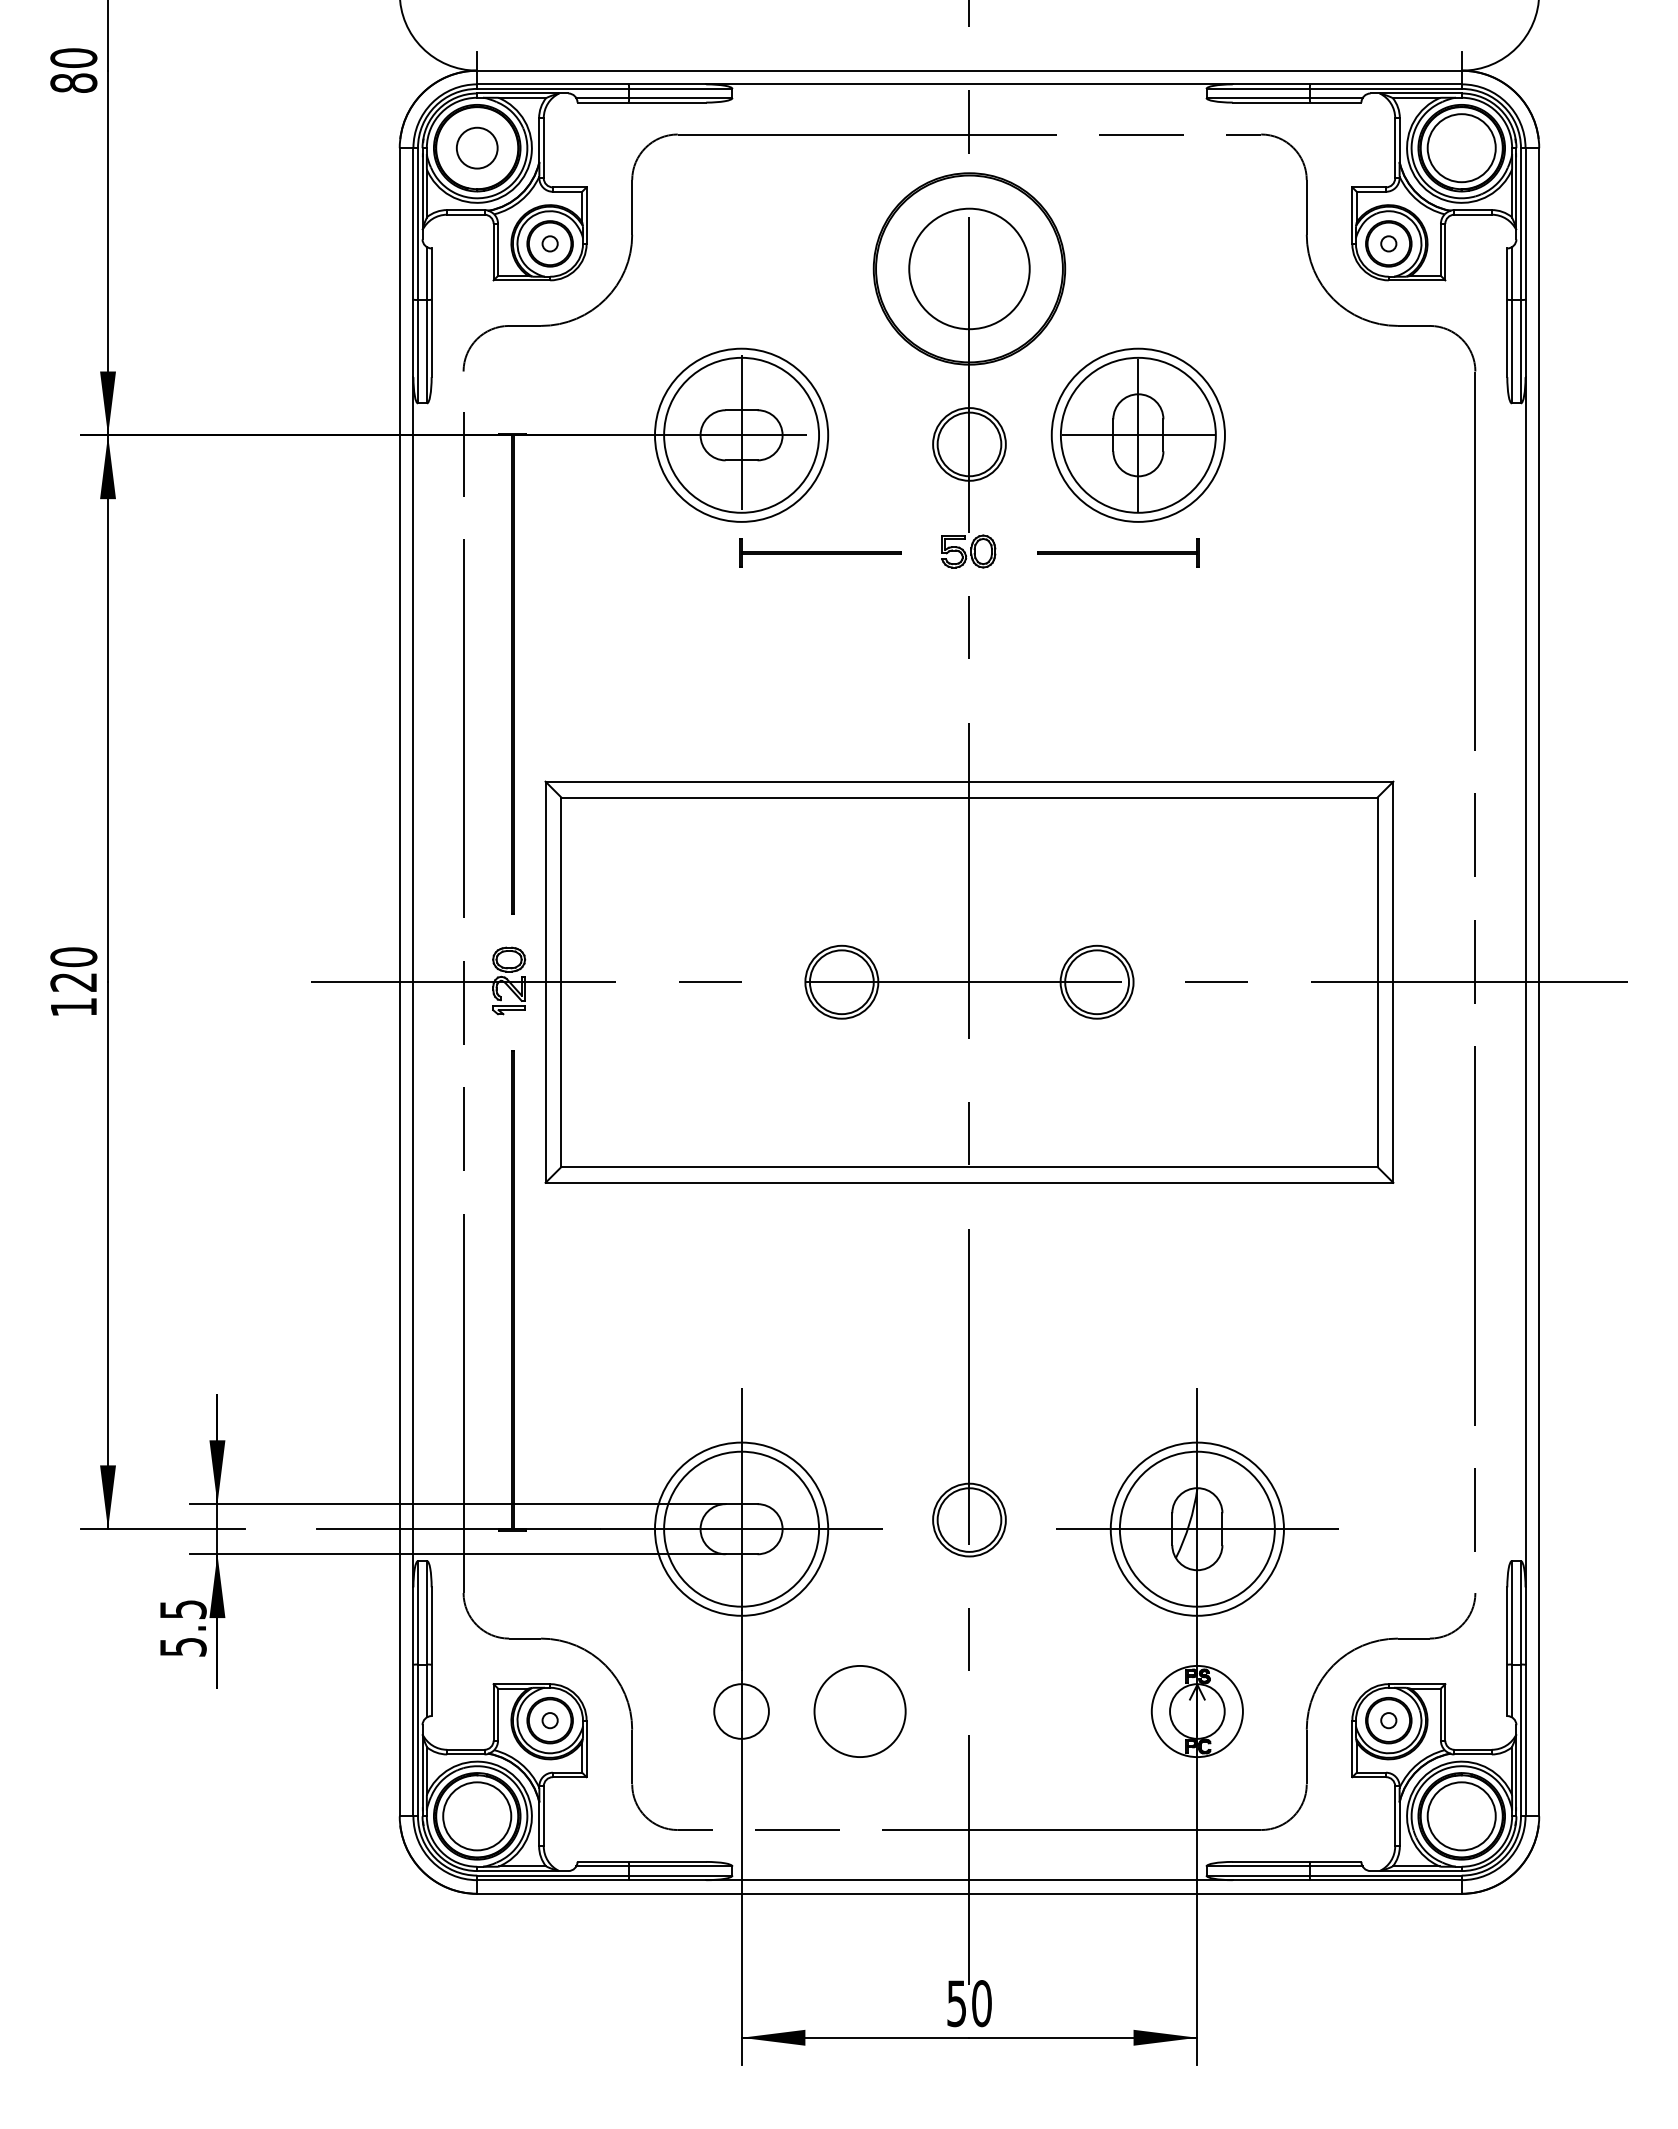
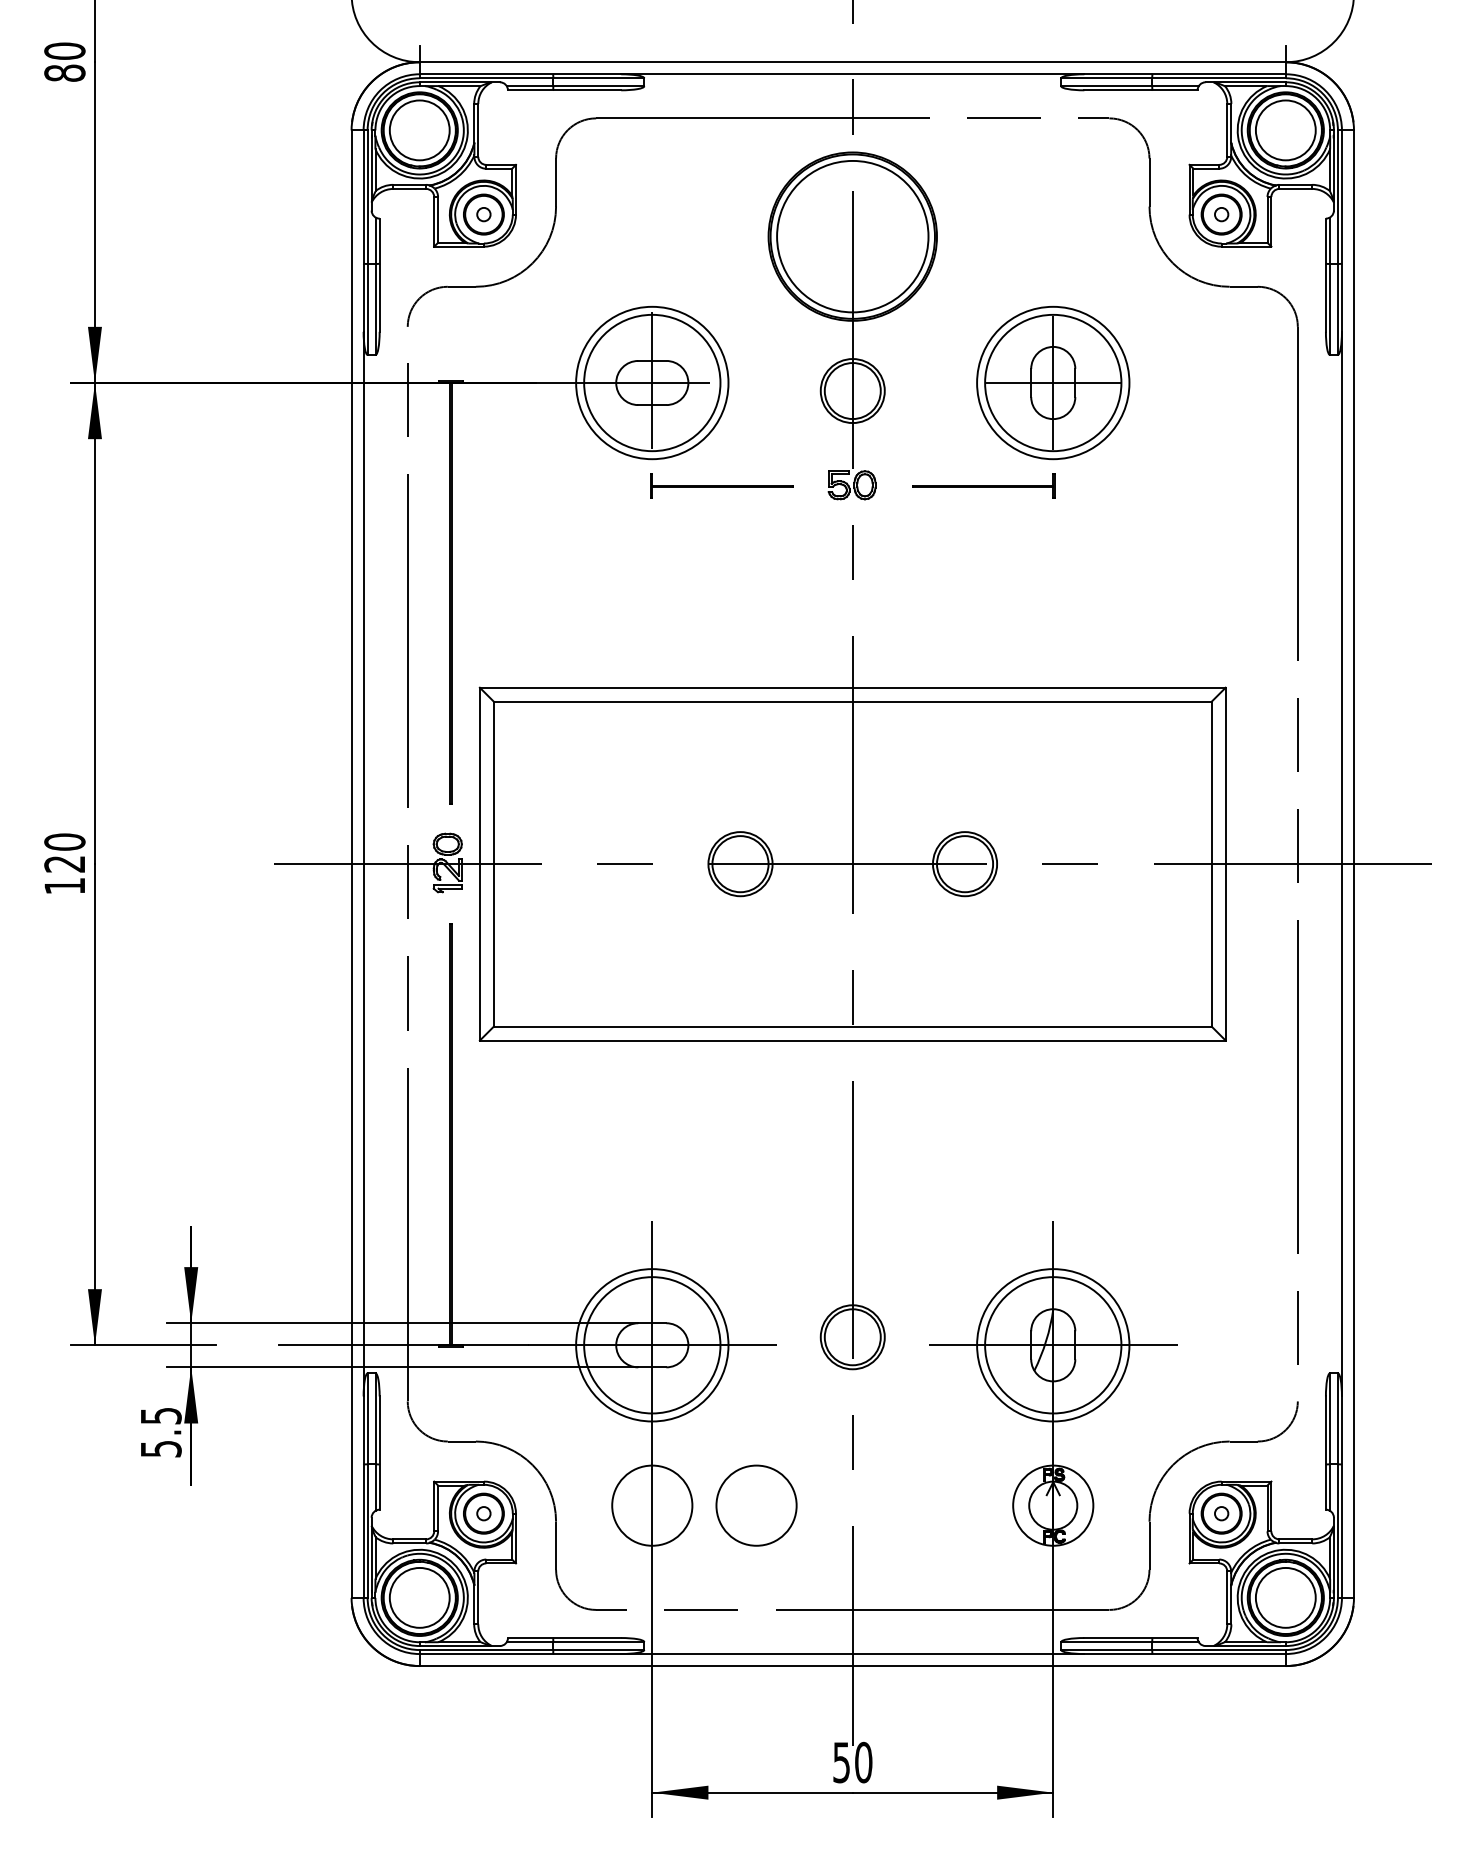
circle: (477, 148) -> (419, 130), size x1.67
circle: (969, 268) -> (852, 236), size x1.43
part: (1137, 434) -> (1052, 382), moved
circle: (741, 1711) -> (652, 1505), size x1.67

